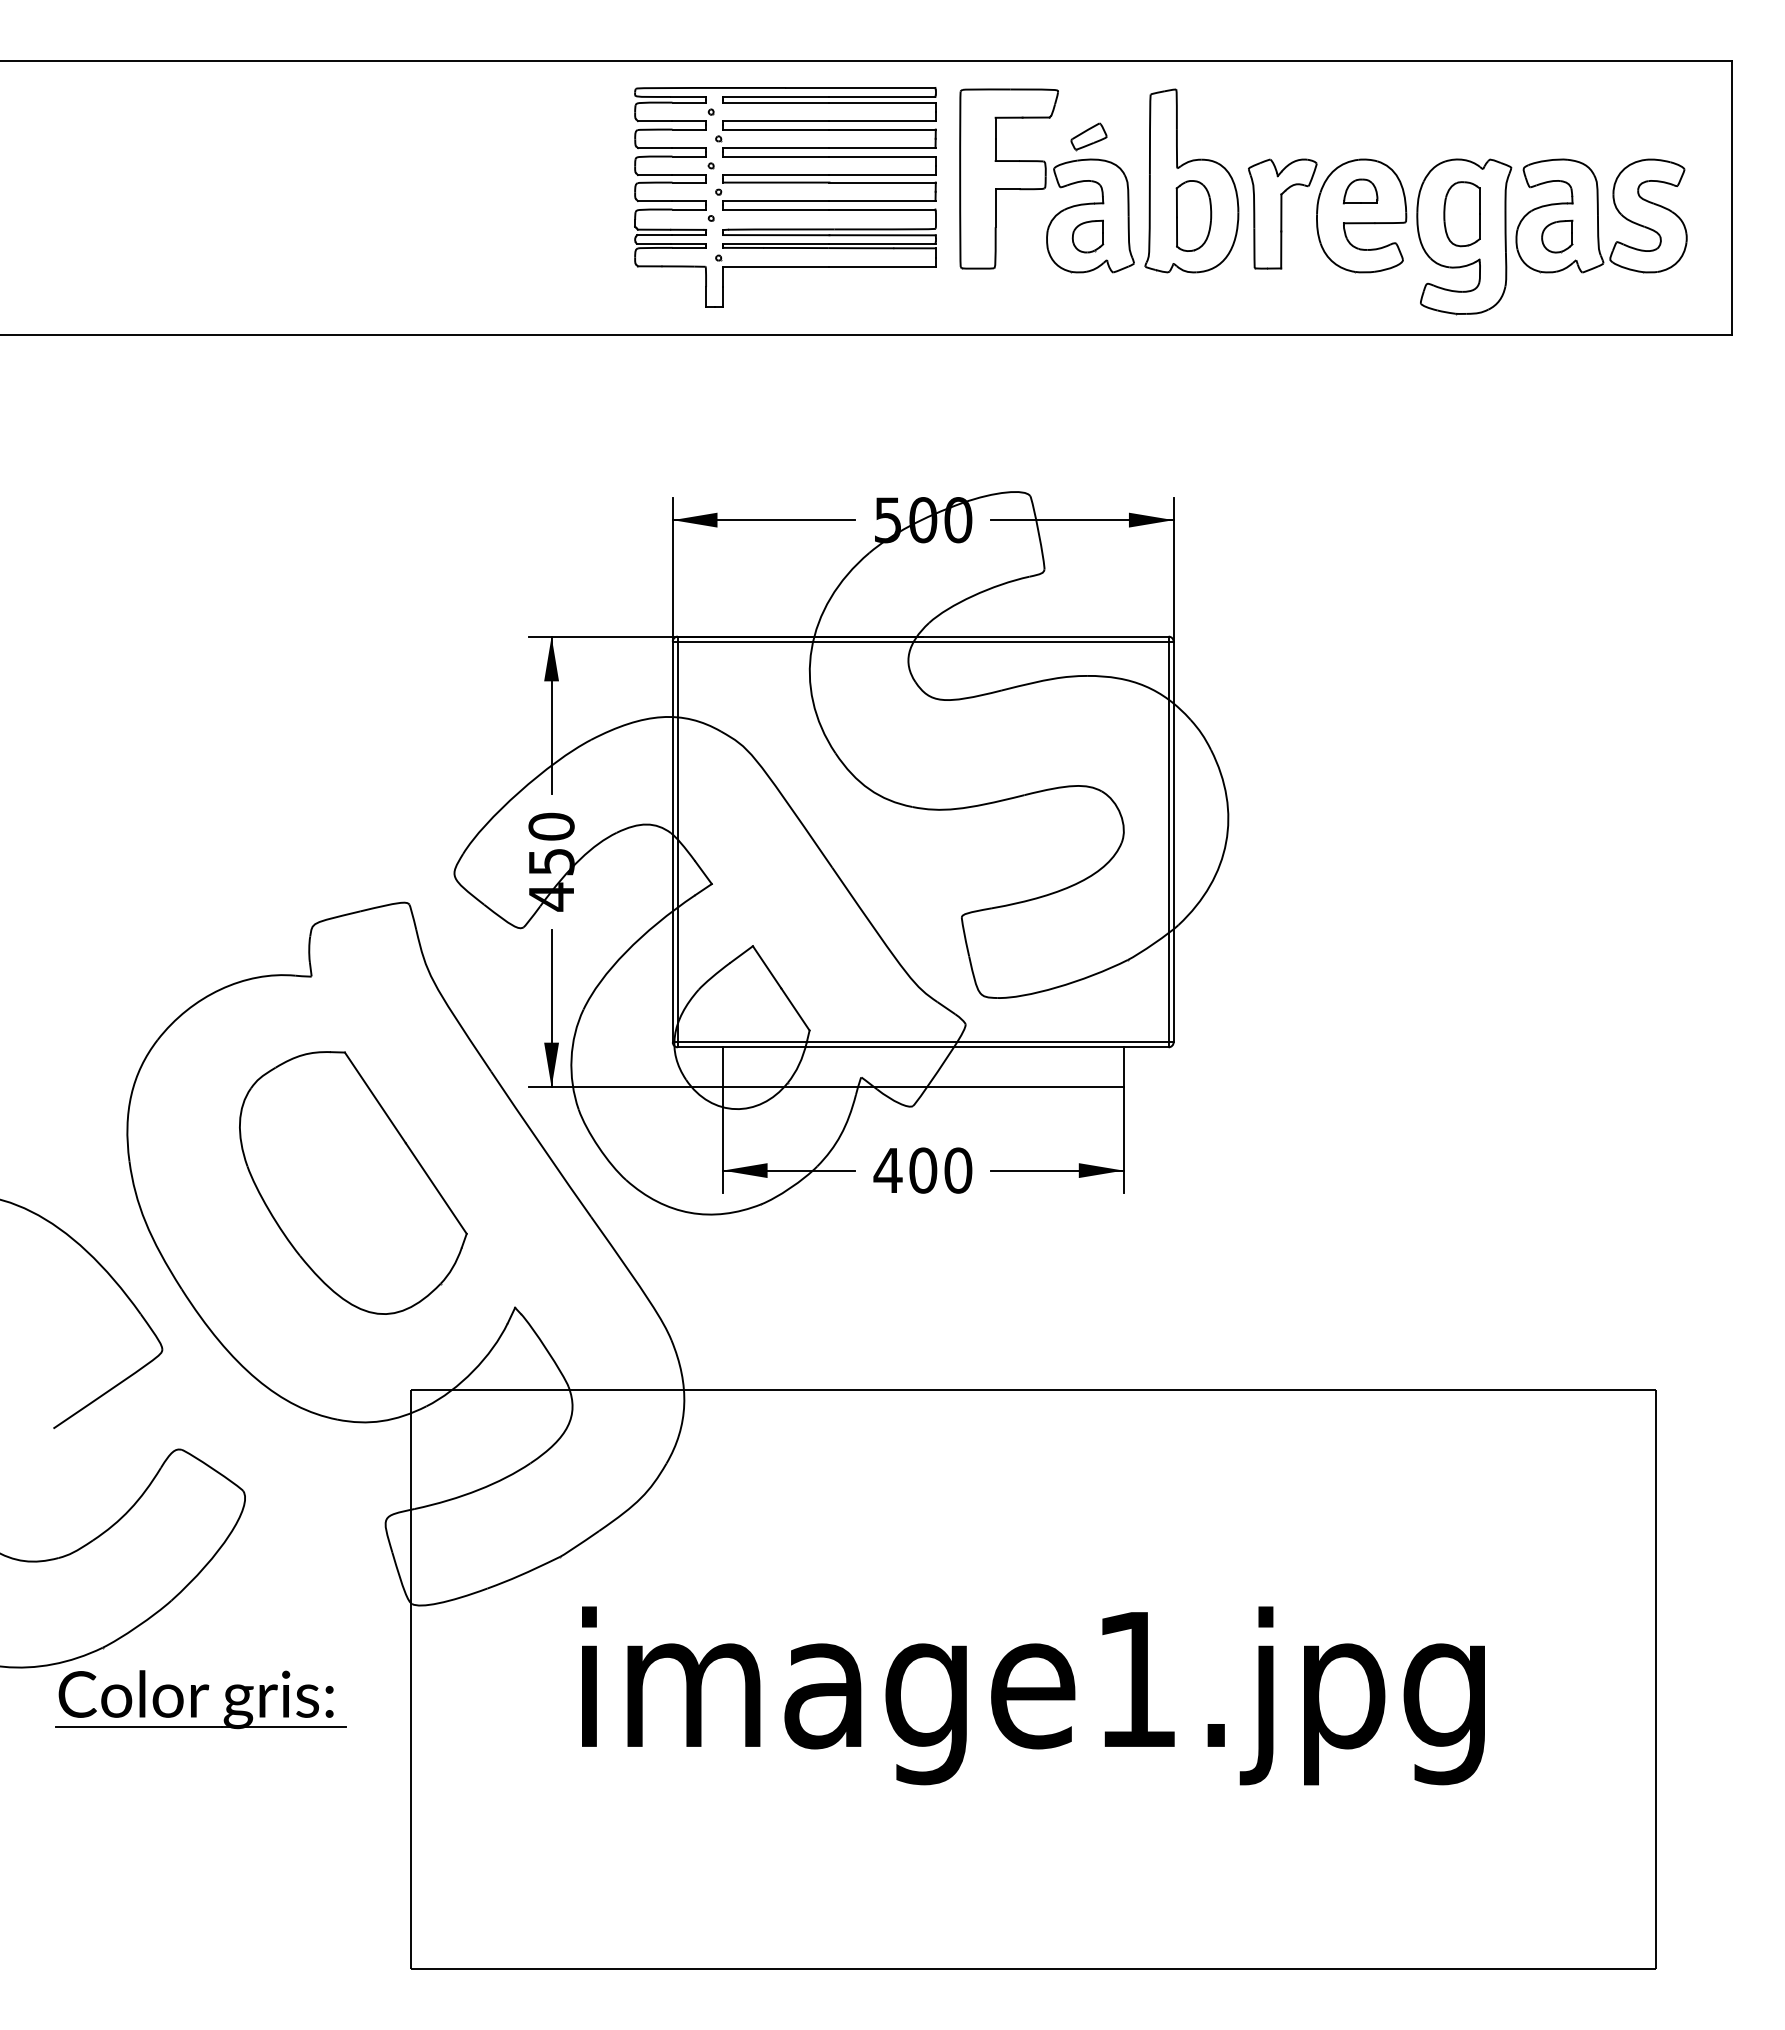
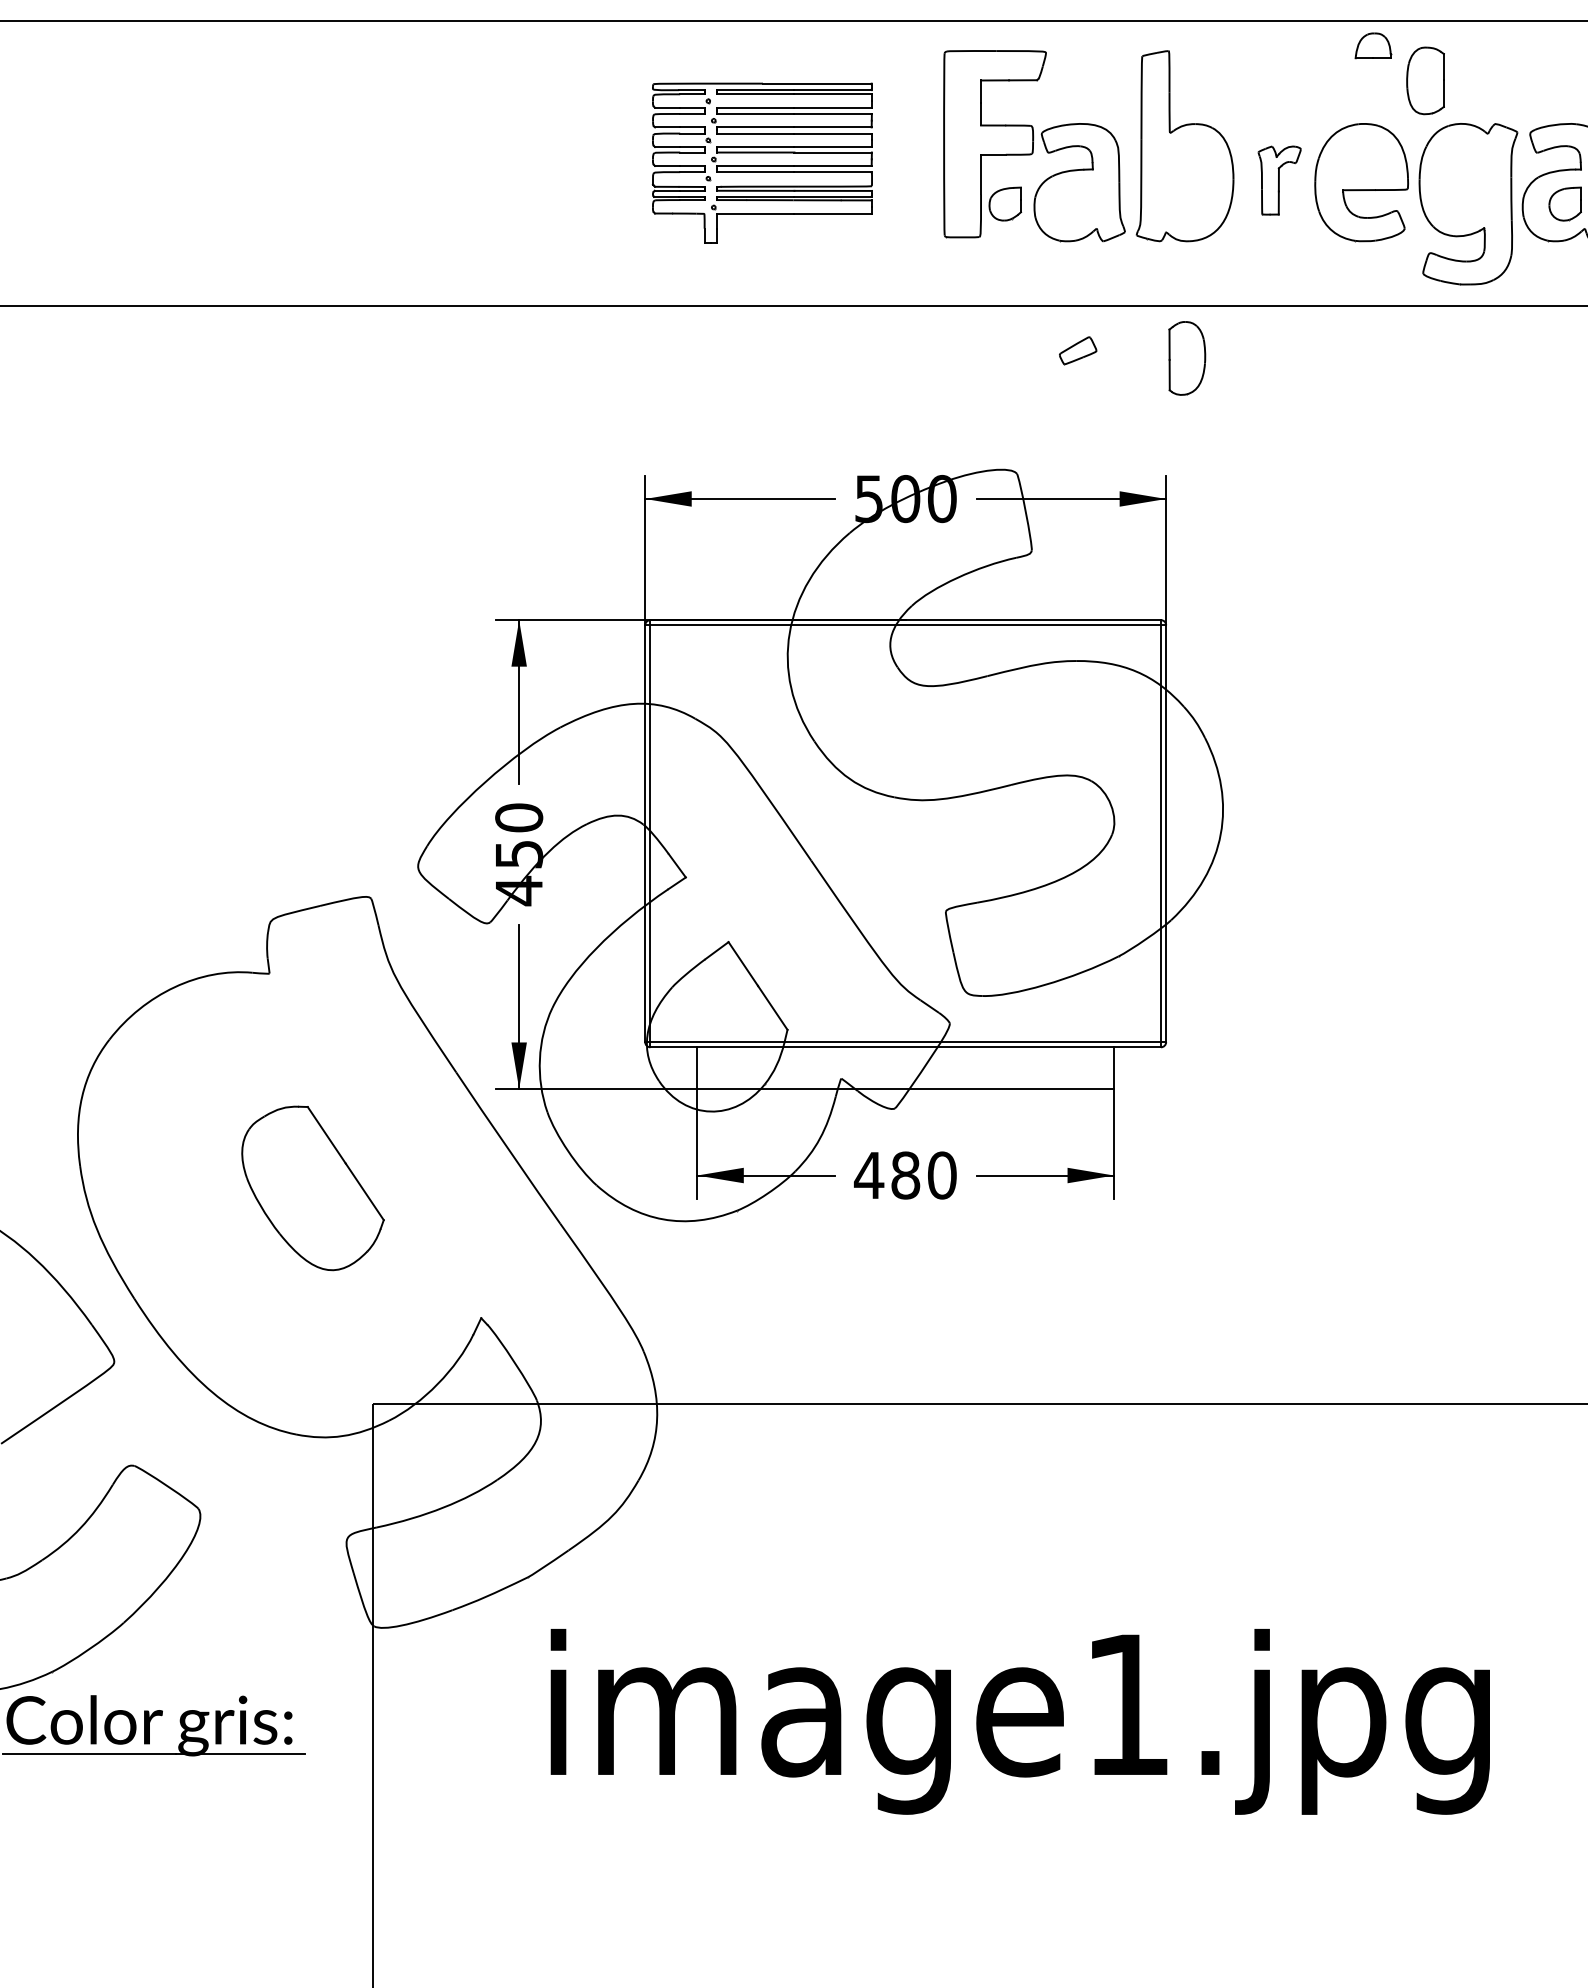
part: (1088, 136) -> (1077, 350), moved
part: (1360, 191) -> (1372, 45), moved
part: (785, 197) -> (762, 163), size x0.7
part: (1282, 213) -> (1279, 180), size x0.6
part: (1461, 214) -> (1424, 81), moved
part: (1193, 215) -> (1186, 357), moved
part: (1087, 236) -> (1004, 203), moved
text: (923, 1170) -> (905, 1175), 400 -> 480
part: (353, 1182) -> (313, 1187), size x0.6

